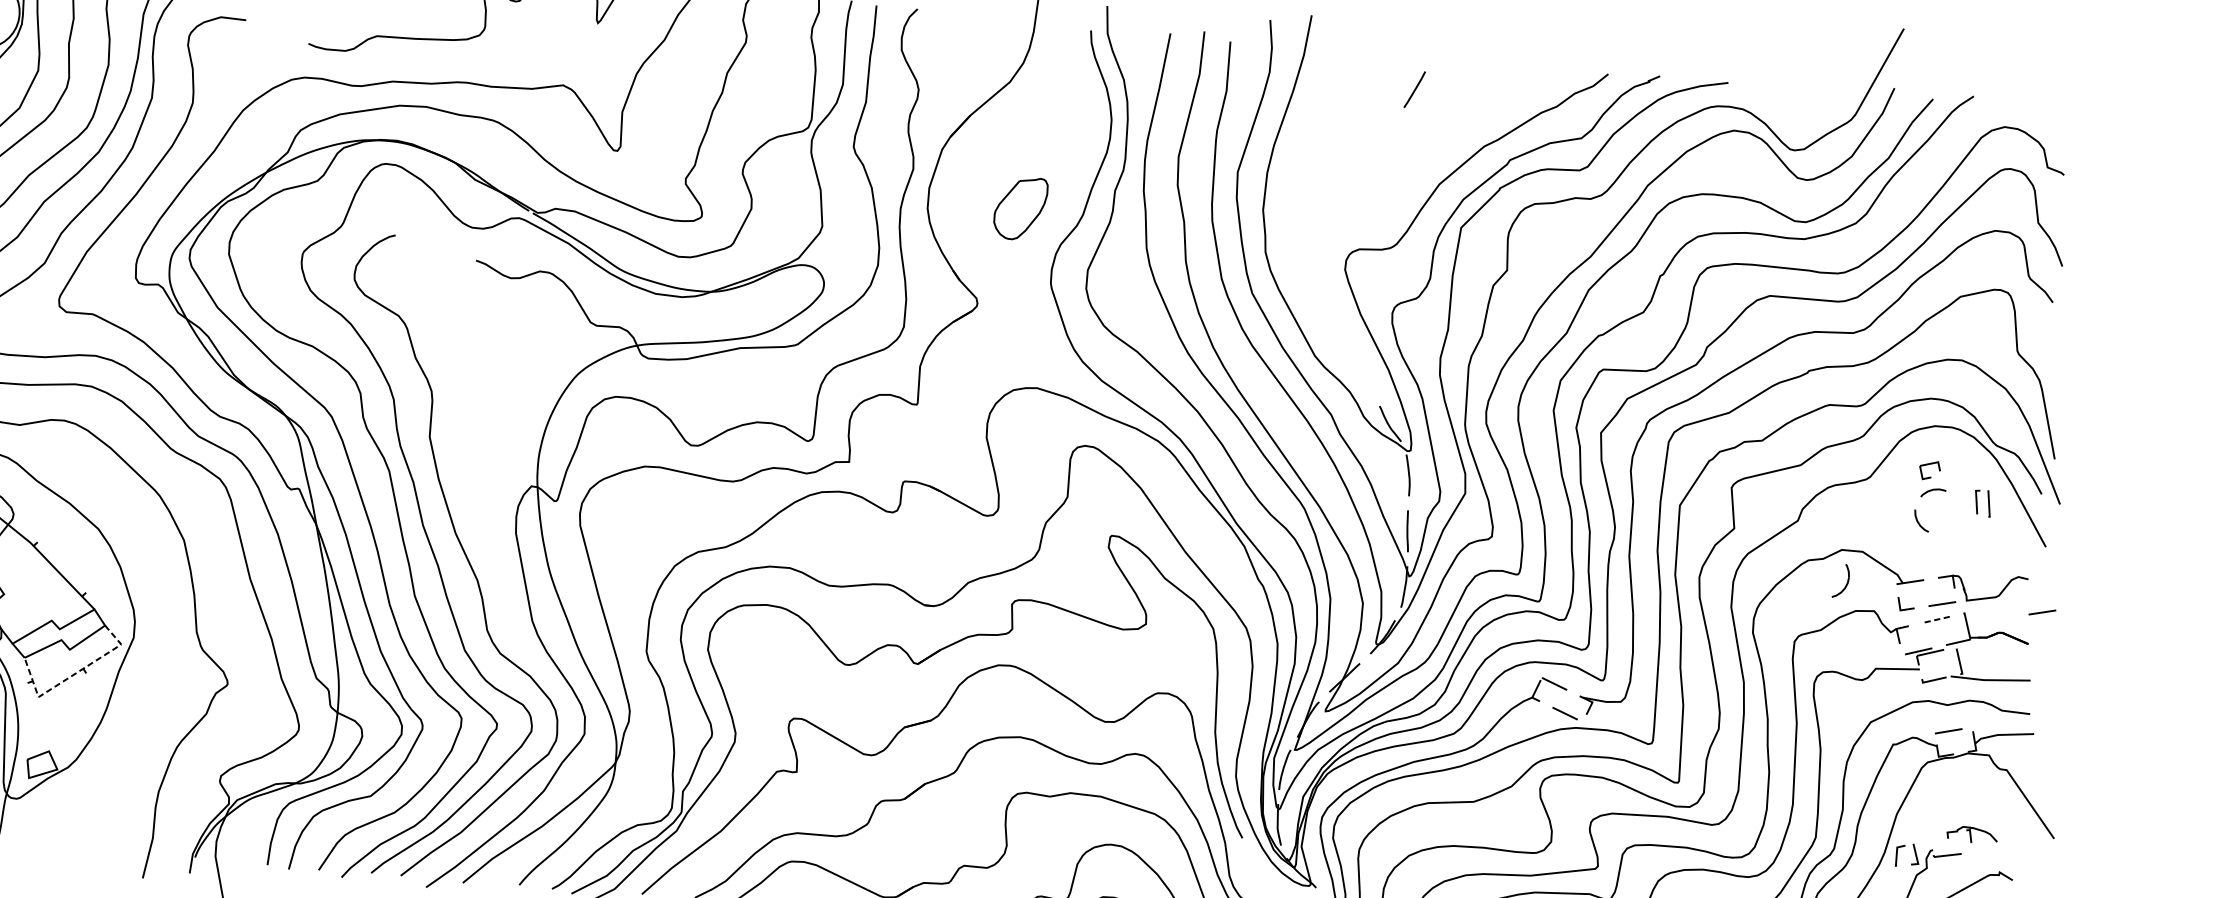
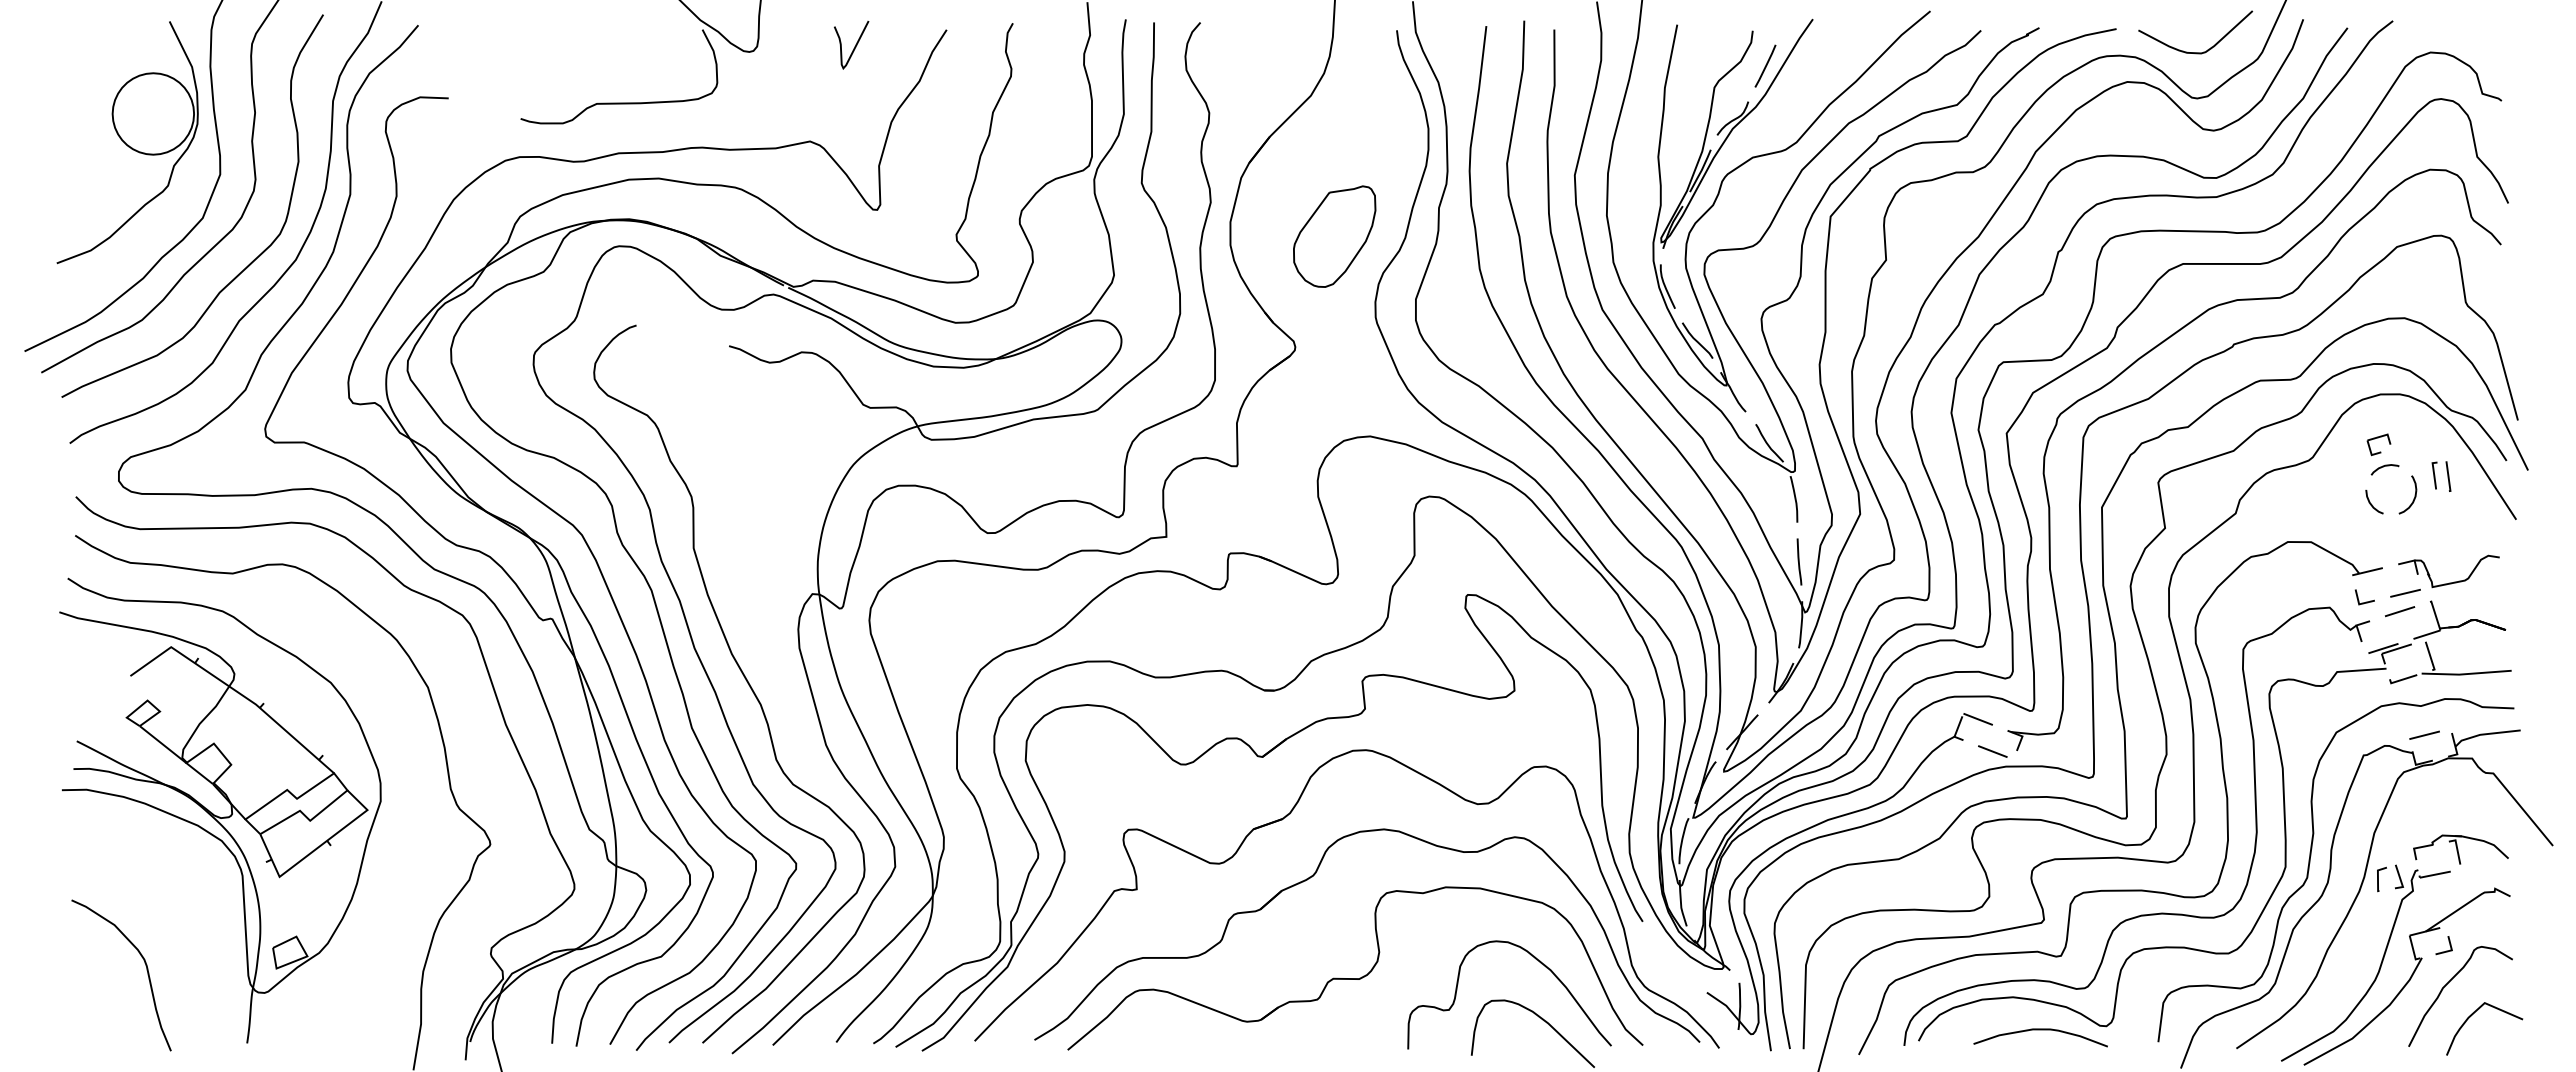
curve: (1796, 109) -> (2195, 52), added
part: (1418, 167) -> (1777, 153), added
part: (1020, 208) -> (1334, 236), size x1.43
part: (1847, 581) -> (2414, 494), moved
line: (2042, 611) -> (2518, 592), removed
line: (1936, 619) -> (2400, 611), dashed -> solid
line: (73, 675) -> (316, 849), dashed -> solid
part: (1971, 835) -> (2460, 849), size x1.67

